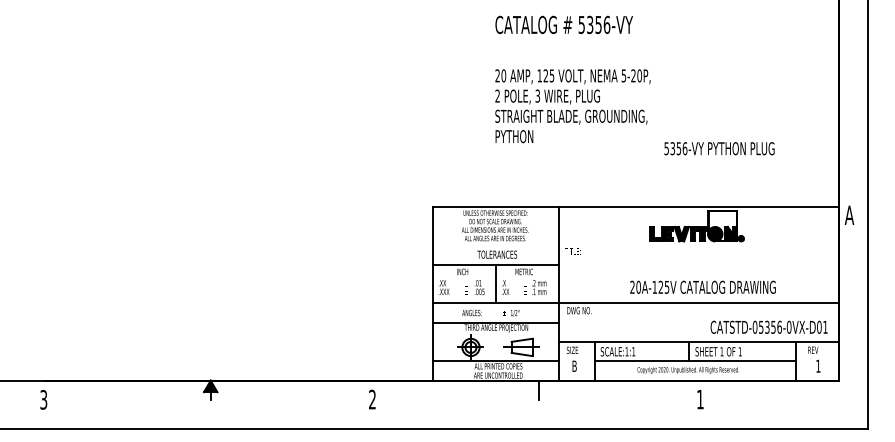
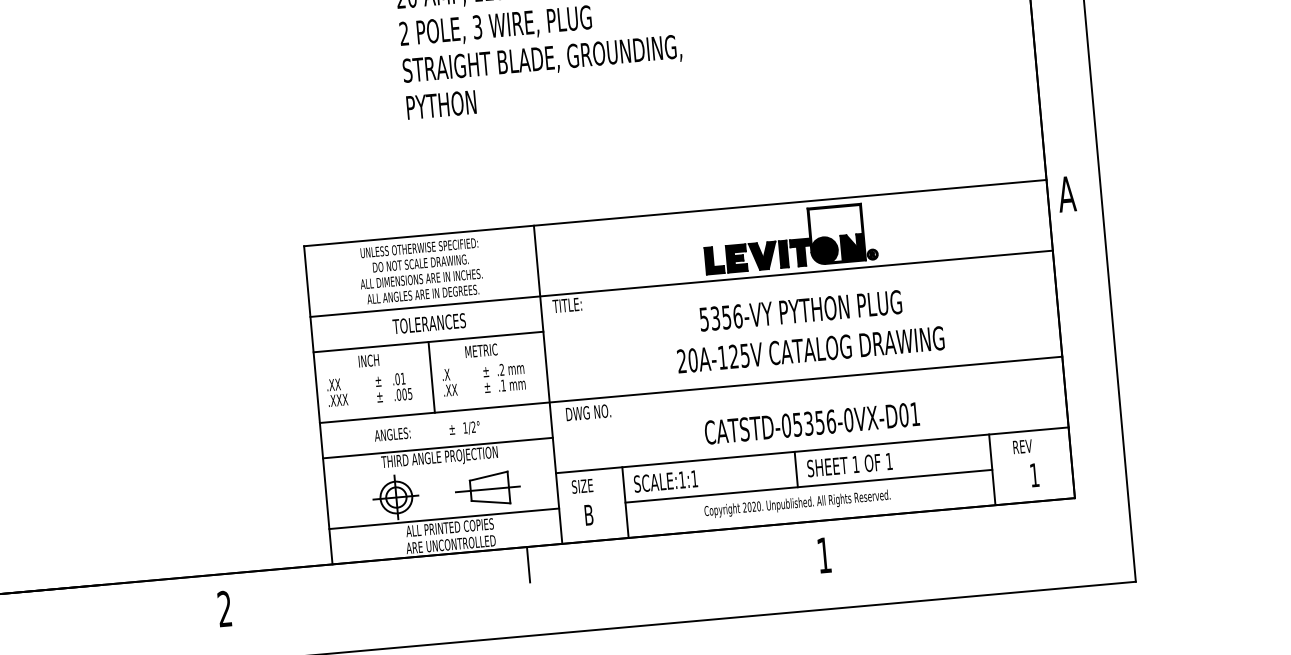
text: (719, 148) -> (800, 310), moved
line: (636, 245) -> (682, 284), added
text: (768, 326) -> (810, 421), moved

